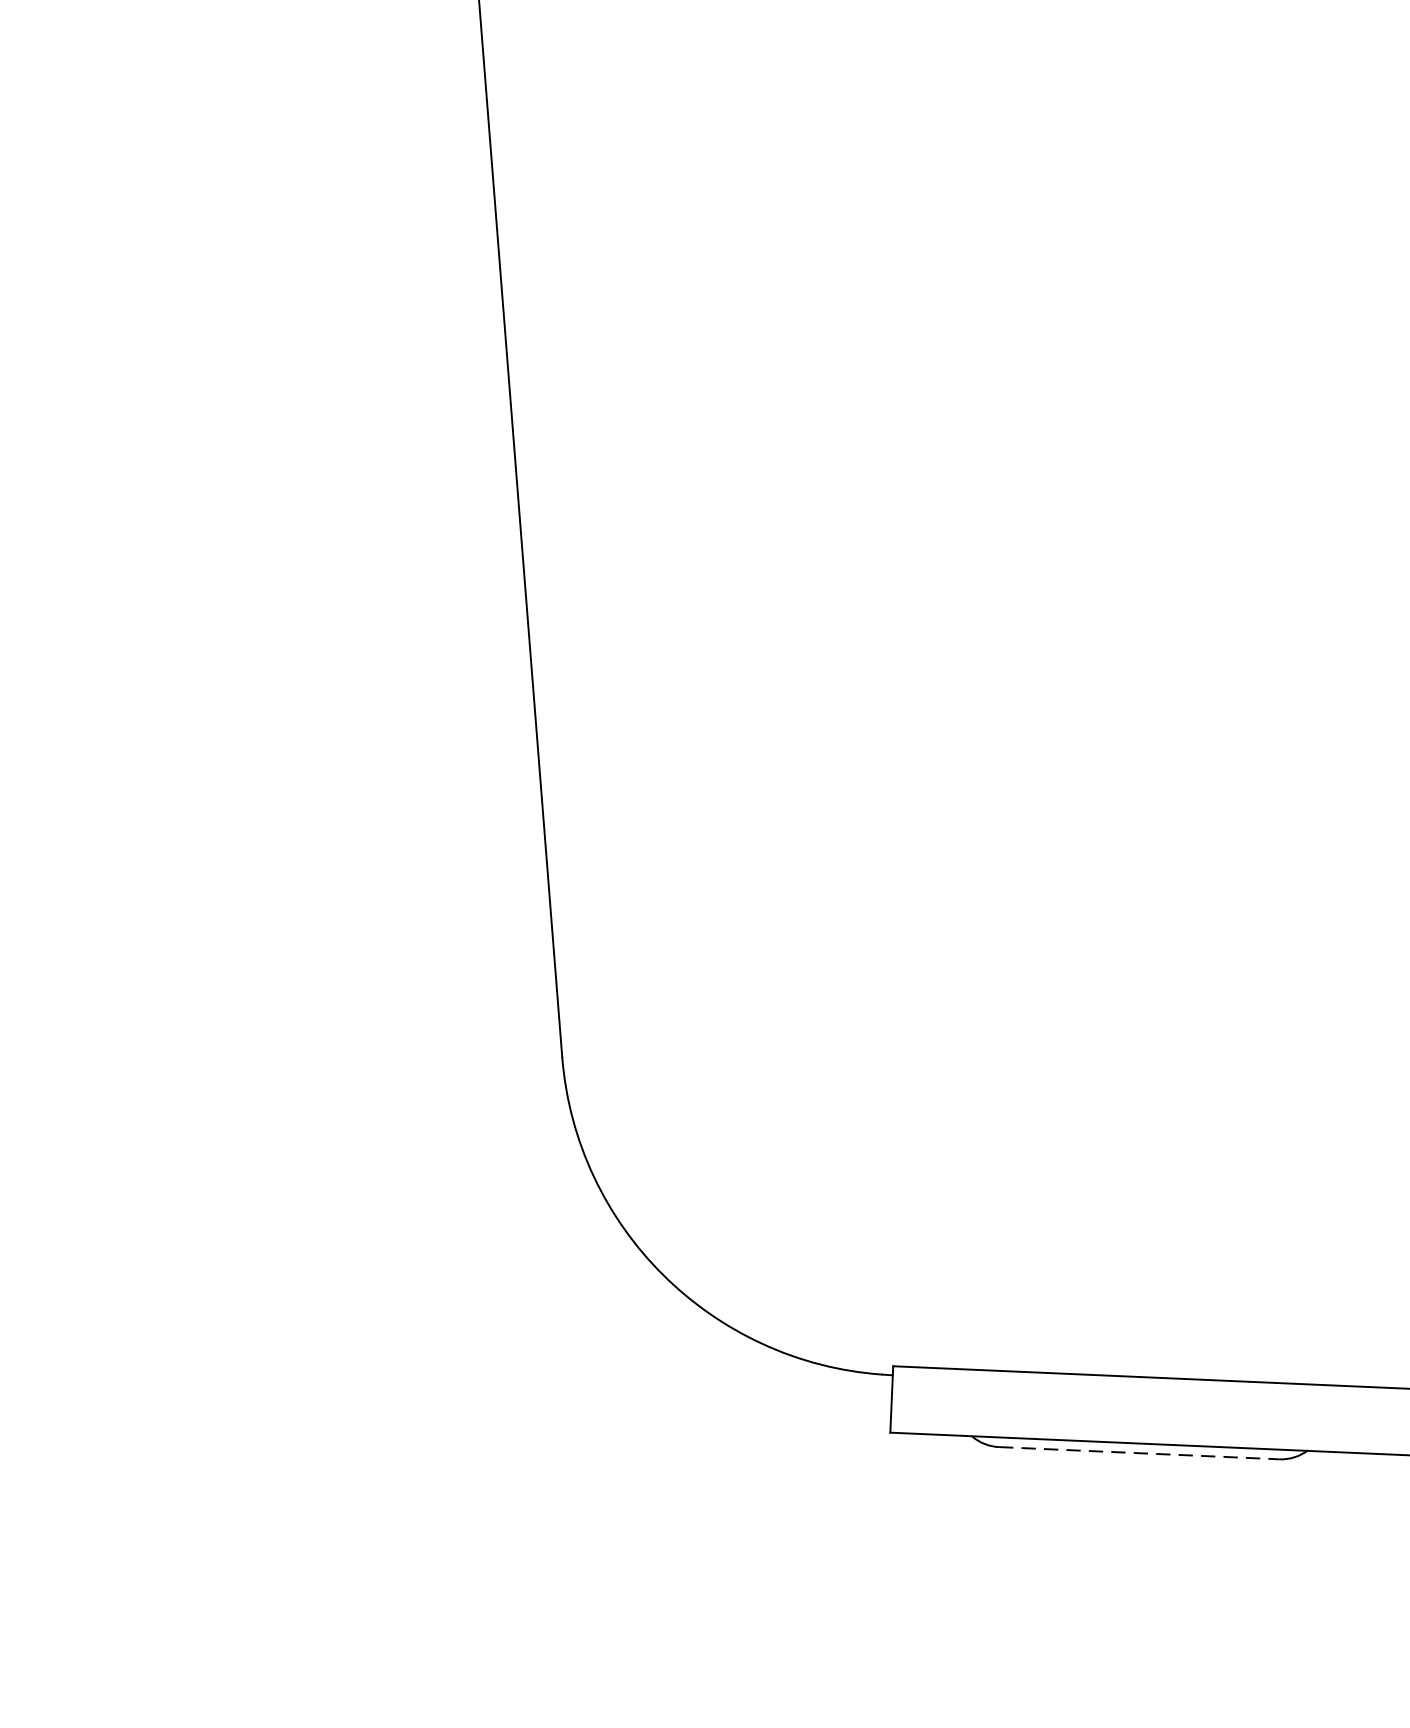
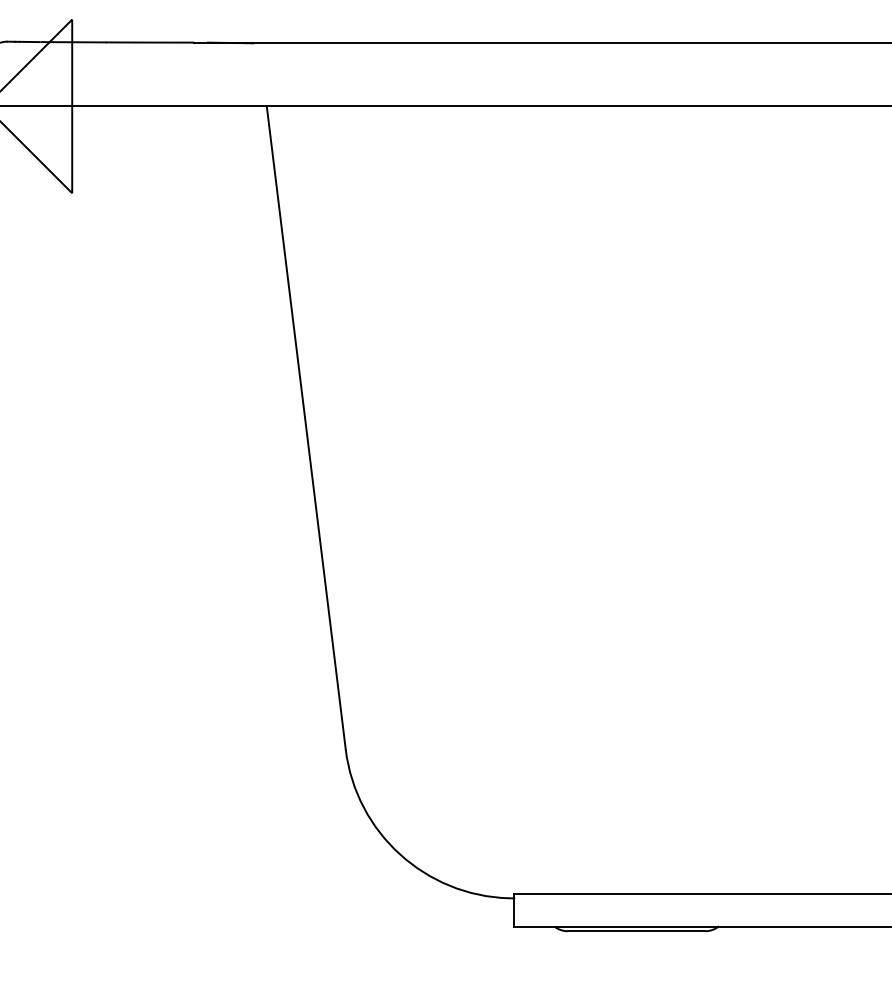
line: (1139, 1453) -> (636, 931), dashed -> solid

